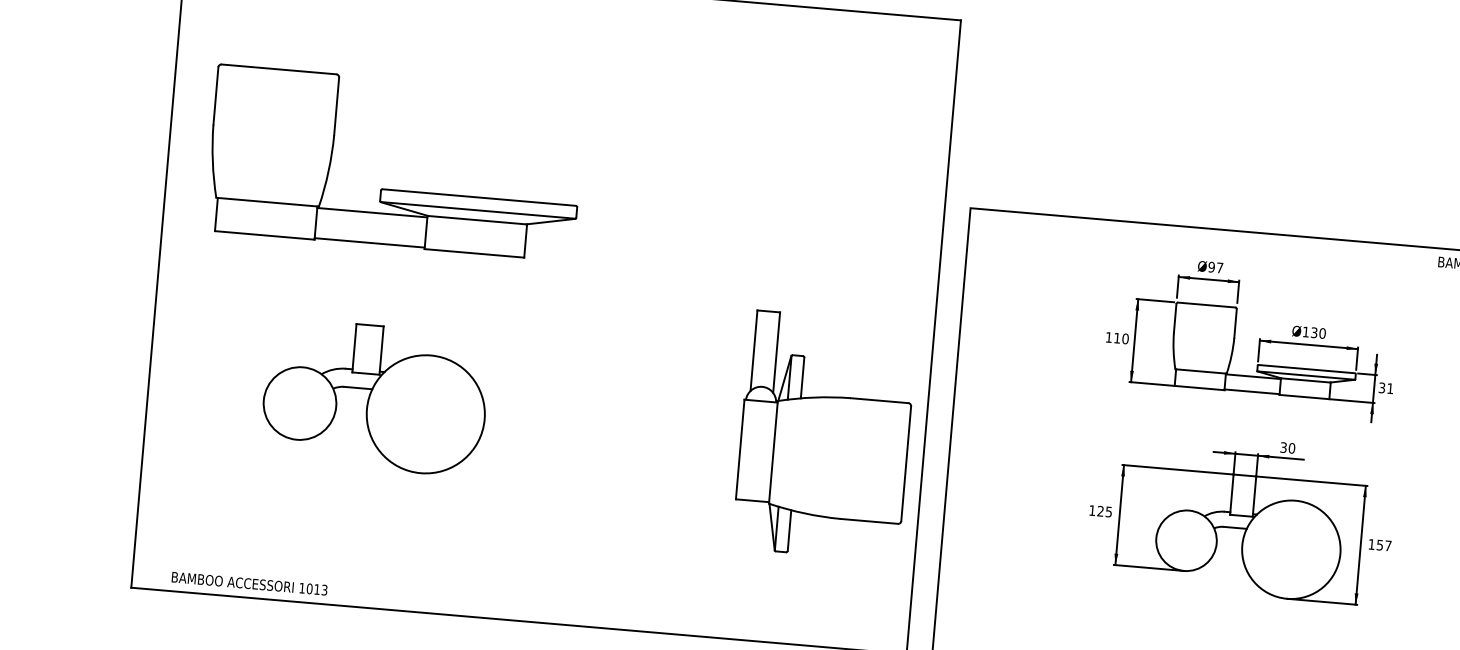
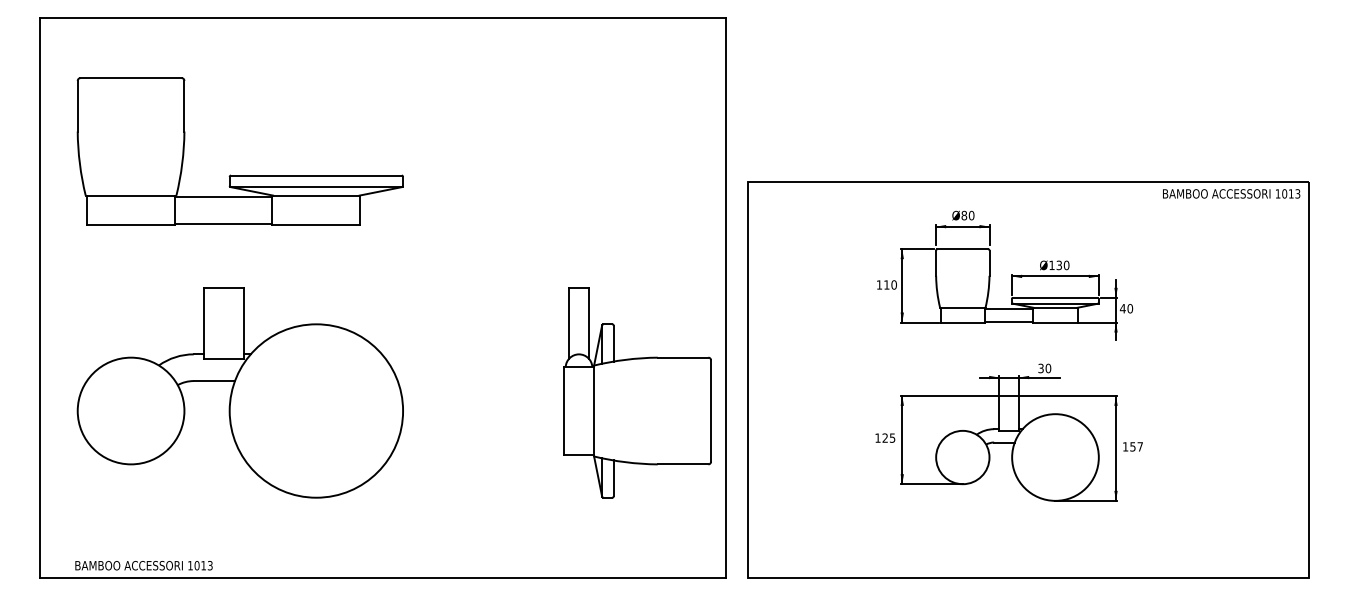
part: (392, 190) -> (239, 175), moved
text: (1215, 267) -> (967, 215), Ø97 -> Ø80
text: (1386, 388) -> (1126, 308), 31 -> 40
part: (374, 397) -> (239, 392), size x1.67

